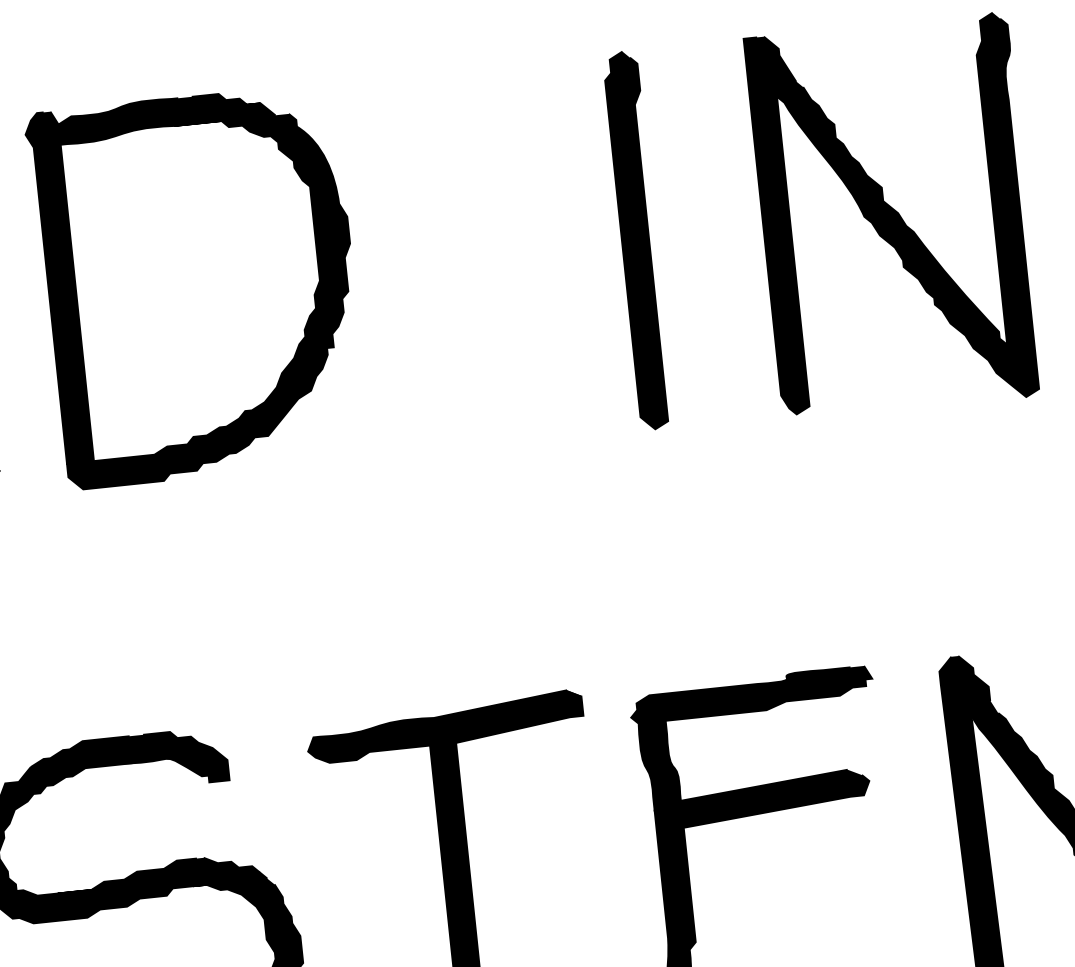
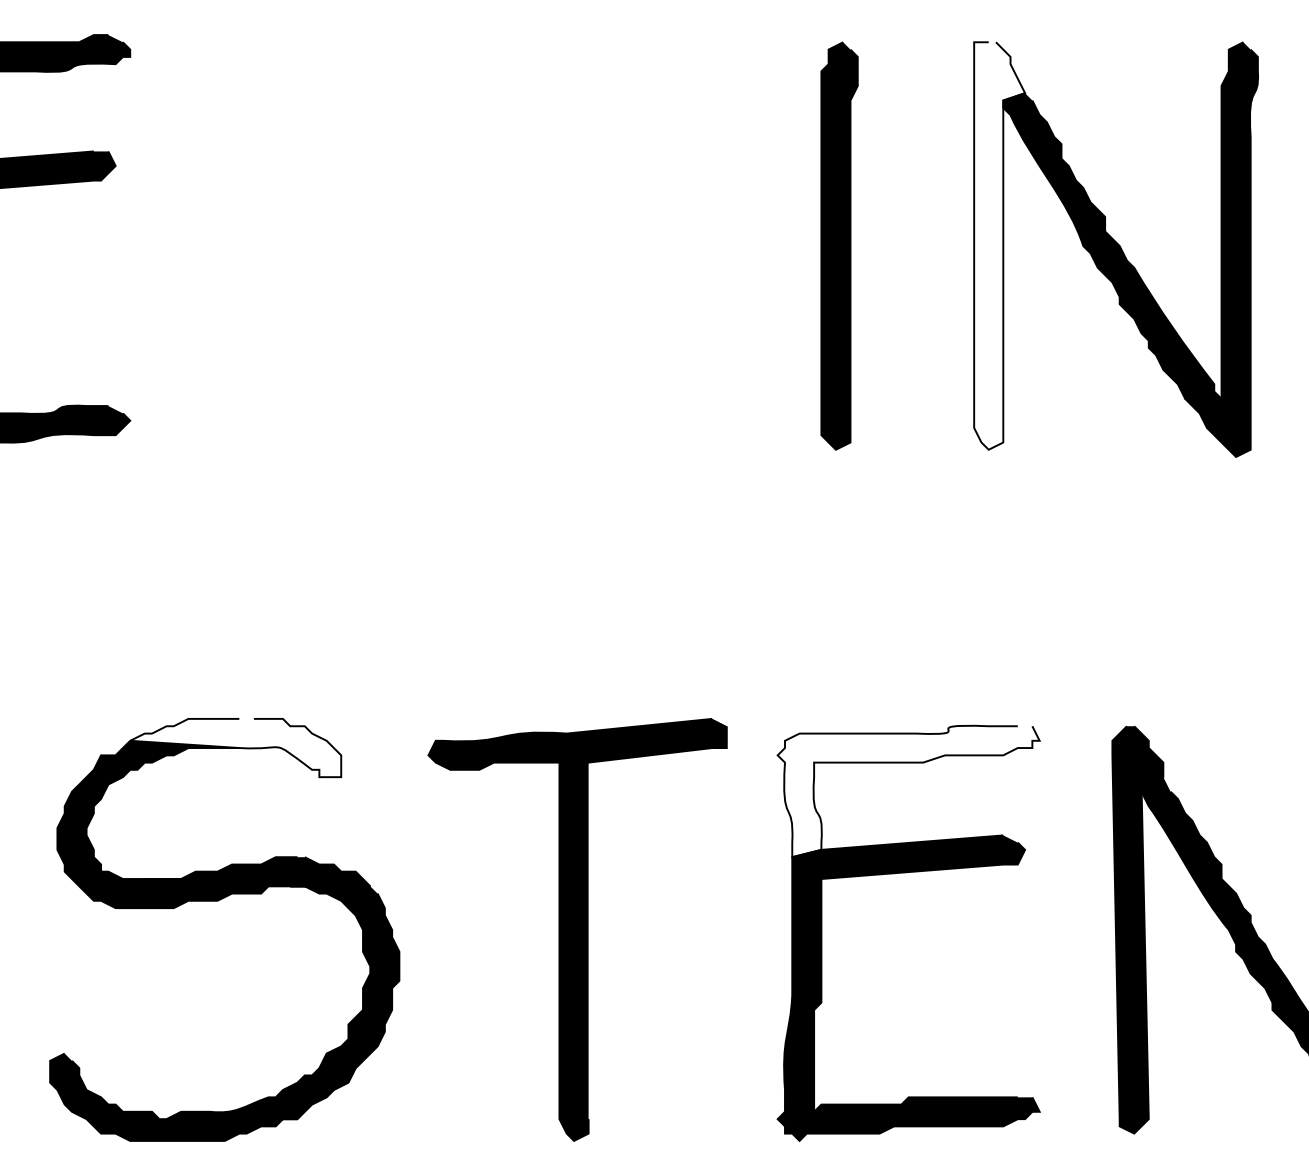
fill: (786, 224) -> (999, 245), removed
part: (197, 286) -> (362, 245), removed
fill: (755, 738) -> (908, 791), removed
fill: (128, 763) -> (235, 747), removed

